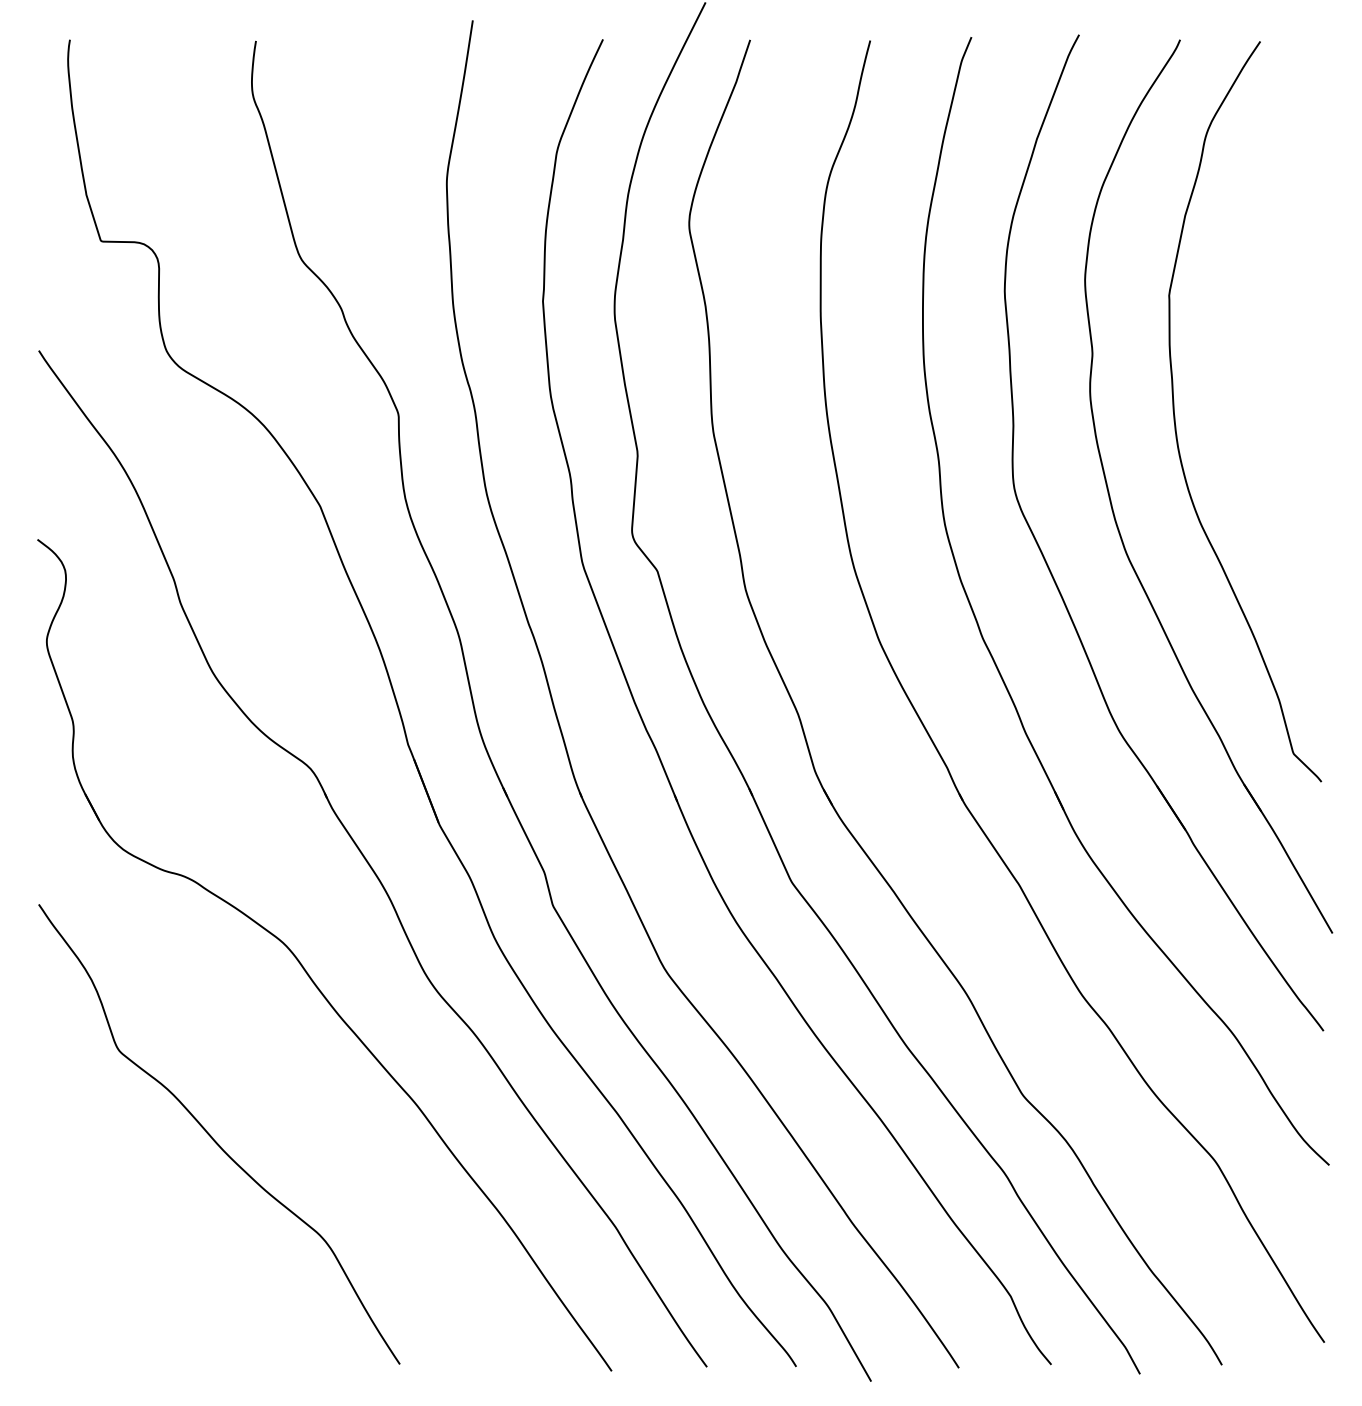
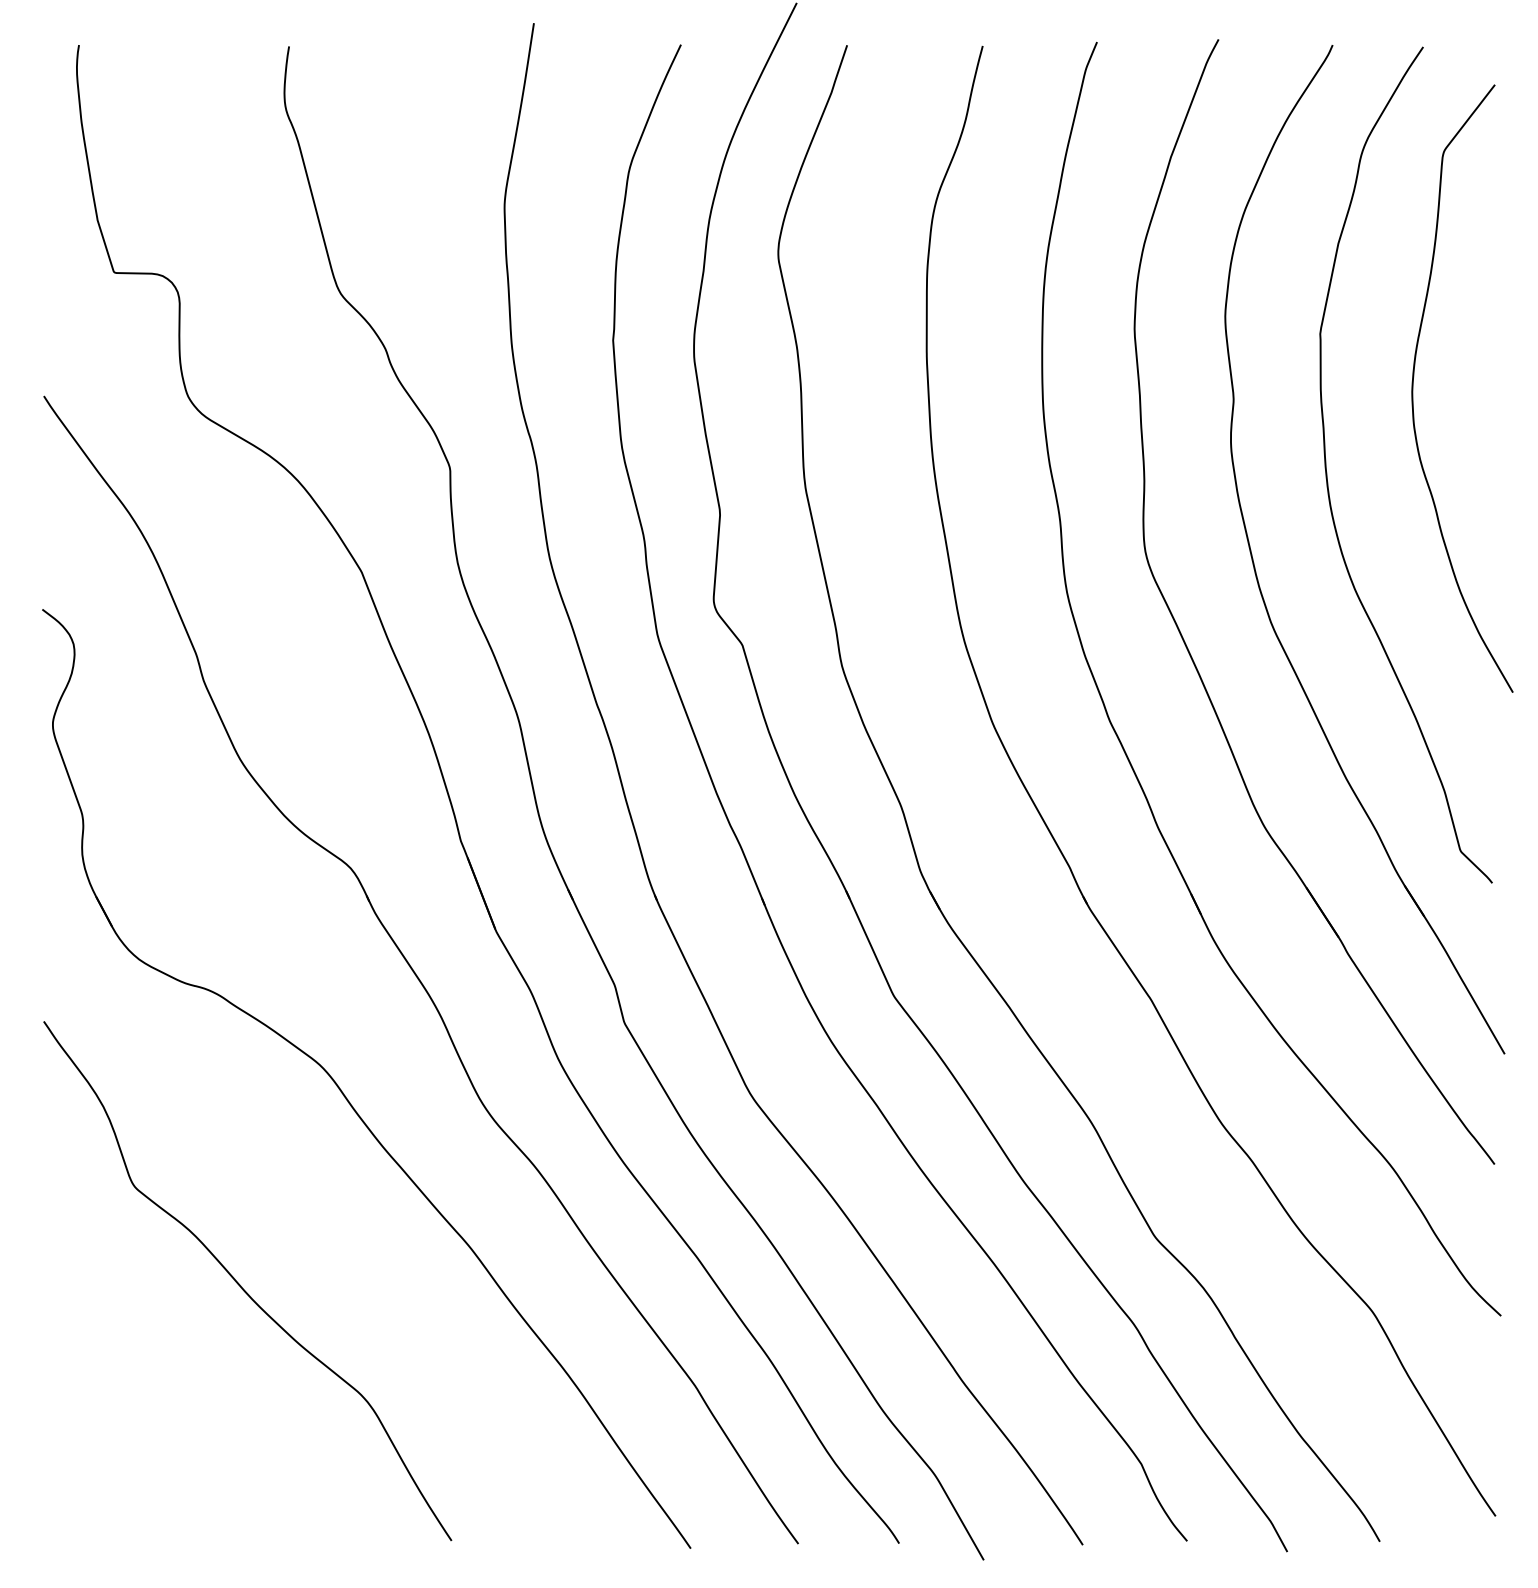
curve: (1252, 337) -> (1414, 381), added

